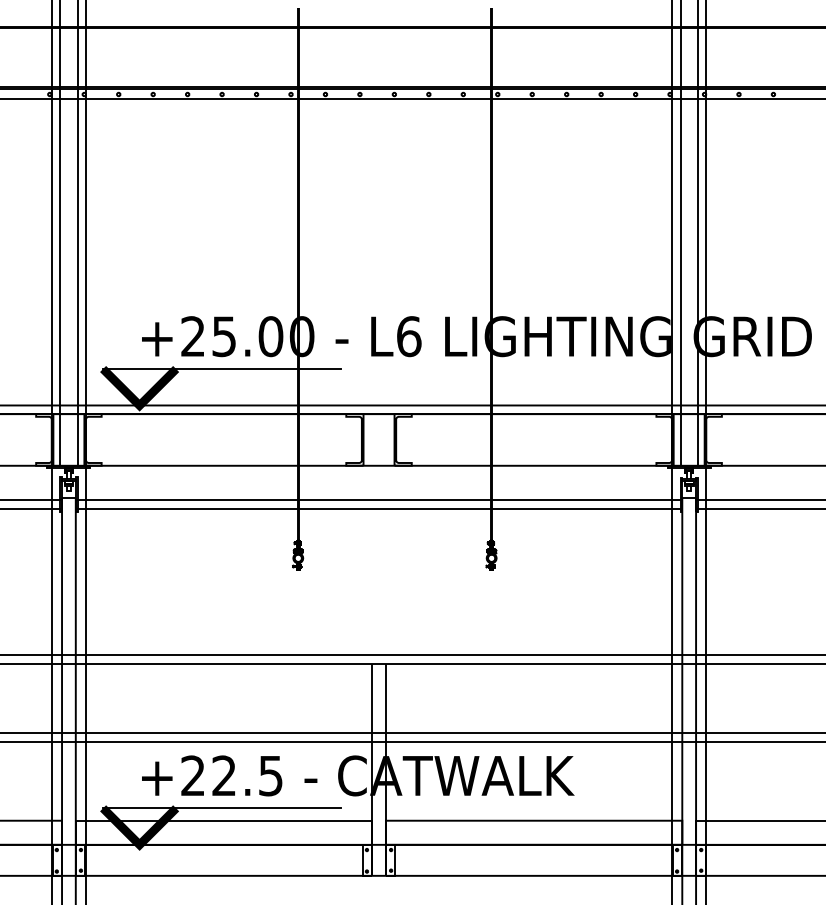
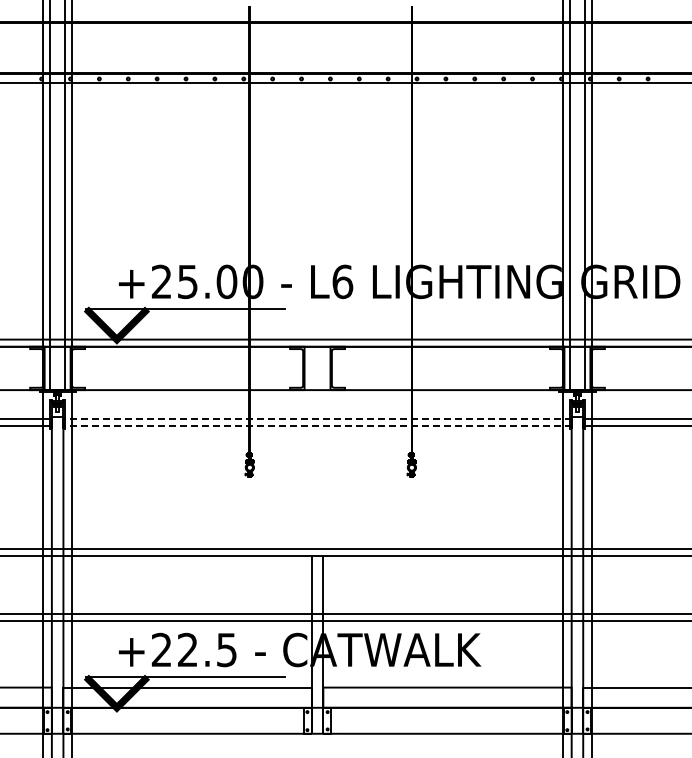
line: (378, 500) -> (317, 419), solid -> dashed
line: (378, 509) -> (317, 426), solid -> dashed

